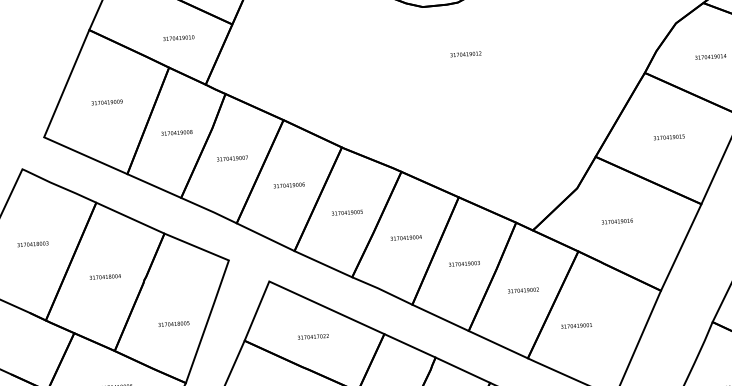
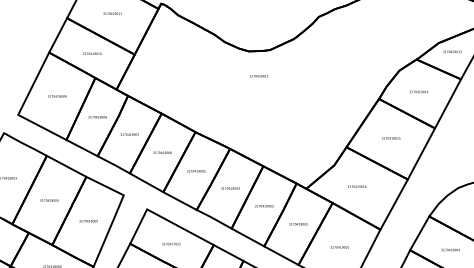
text: (179, 37) -> (92, 53), moved
text: (466, 54) -> (259, 76), moved
text: (173, 324) -> (88, 221), moved
text: (576, 326) -> (339, 247), moved

